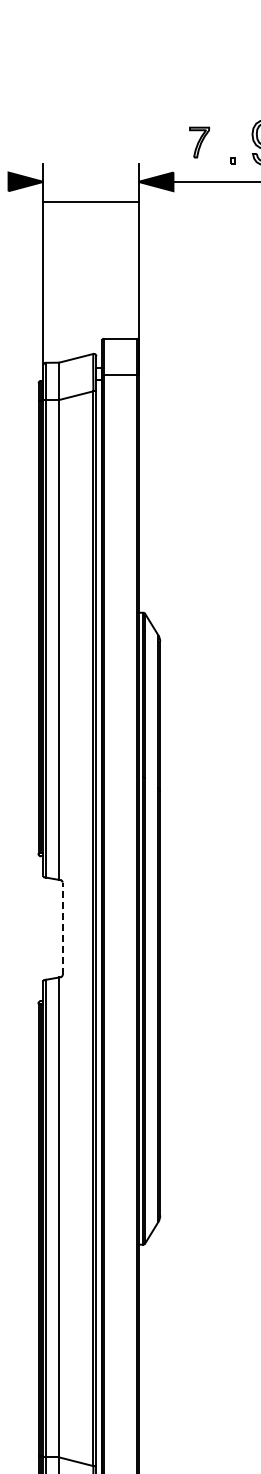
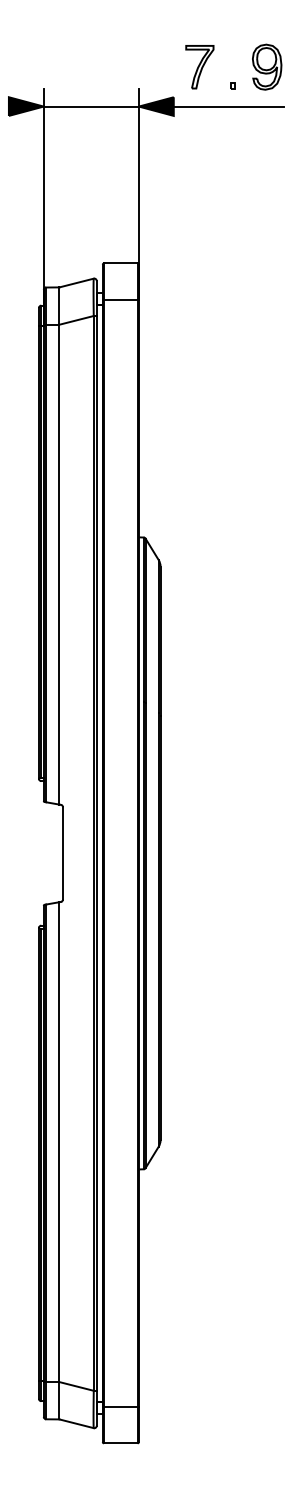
part: (199, 142) -> (199, 67), size x1.43
line: (90, 201) -> (90, 106), moved
line: (63, 927) -> (63, 852), dashed -> solid

